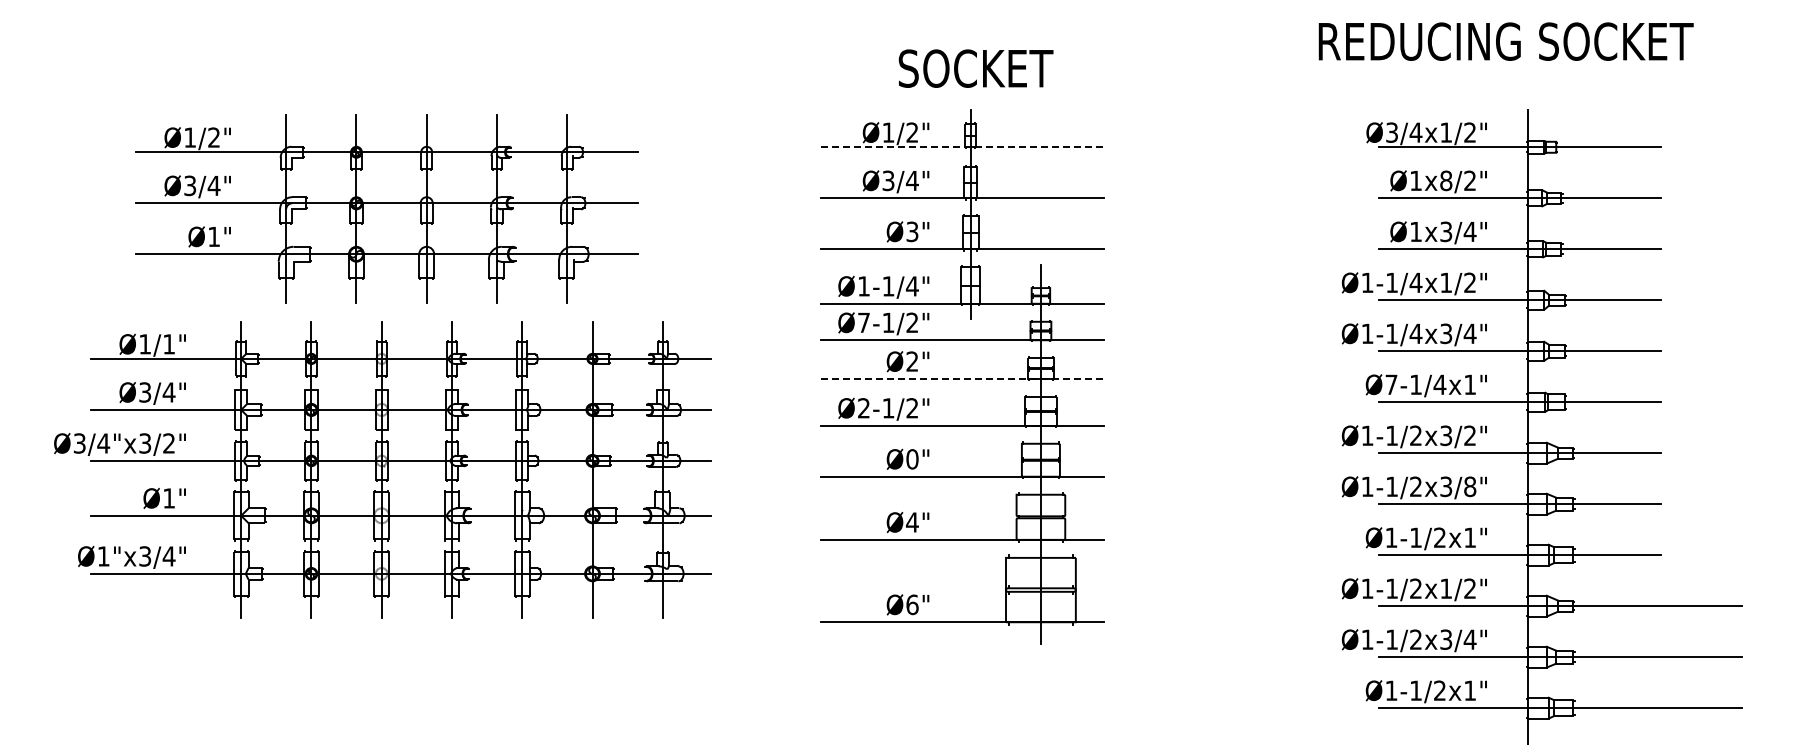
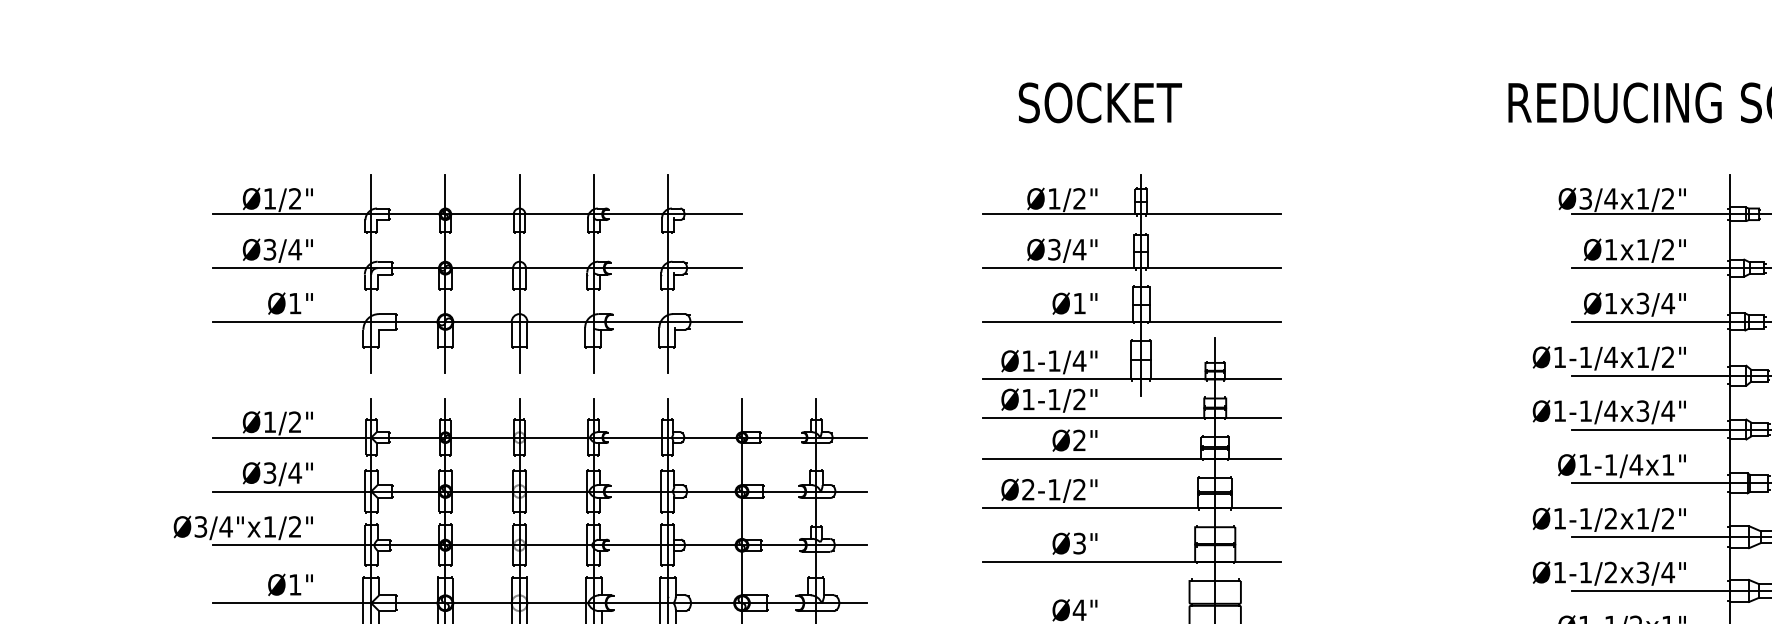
text: (975, 68) -> (1099, 102), moved
line: (962, 147) -> (1132, 214), dashed -> solid
text: (1446, 180) -> (1643, 249), Ø1x8/2" -> Ø1x1/2"
part: (386, 208) -> (477, 273), moved
text: (912, 231) -> (1079, 303), Ø3" -> Ø1"
text: (863, 322) -> (1027, 399), Ø7-1/2" -> Ø1-1/2"
text: (168, 344) -> (294, 422), Ø1/1" -> Ø1/2"
line: (962, 379) -> (1132, 459), dashed -> solid
text: (1391, 384) -> (1585, 464), Ø7-1/4x1" -> Ø1-1/4x1"
text: (1446, 435) -> (1643, 518), Ø1-1/2x3/2" -> Ø1-1/2x1/2"
text: (145, 443) -> (270, 526), Ø3/4"x3/2" -> Ø3/4"x1/2"
text: (912, 459) -> (1079, 543), Ø0" -> Ø3"
text: (1469, 486) -> (1667, 572), Ø1-1/2x3/8" -> Ø1-1/2x3/4"

